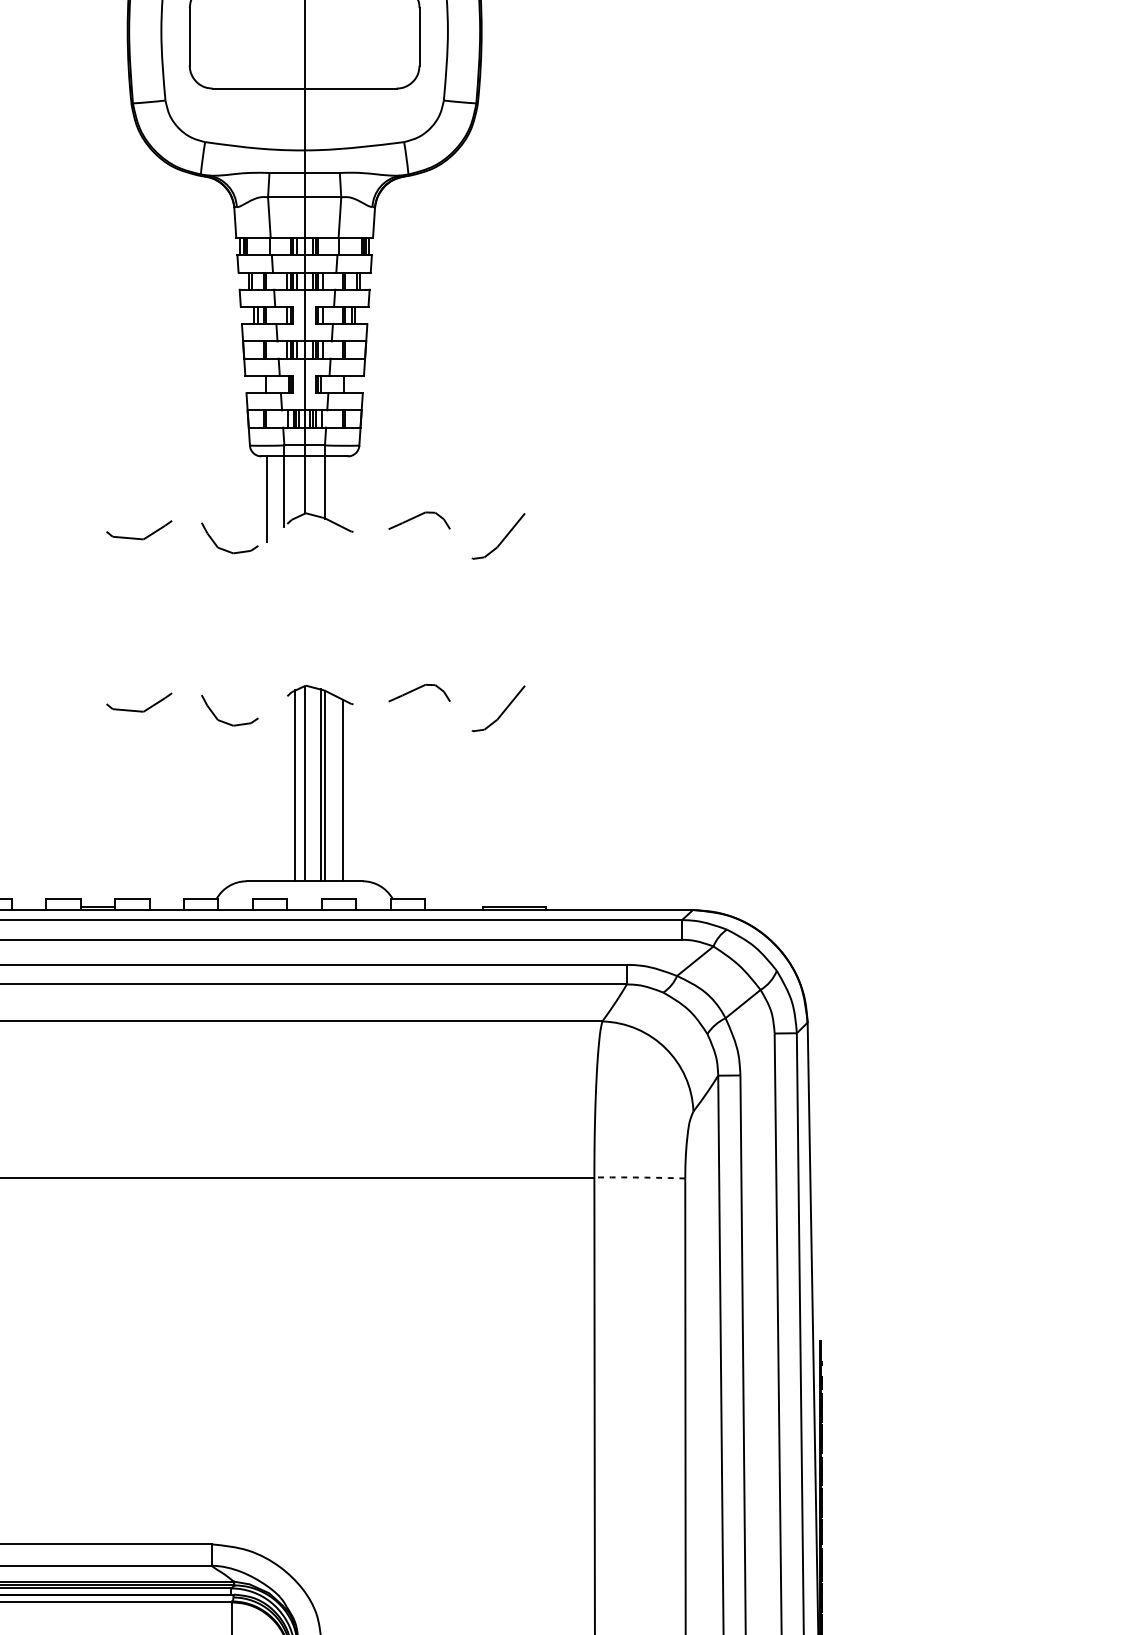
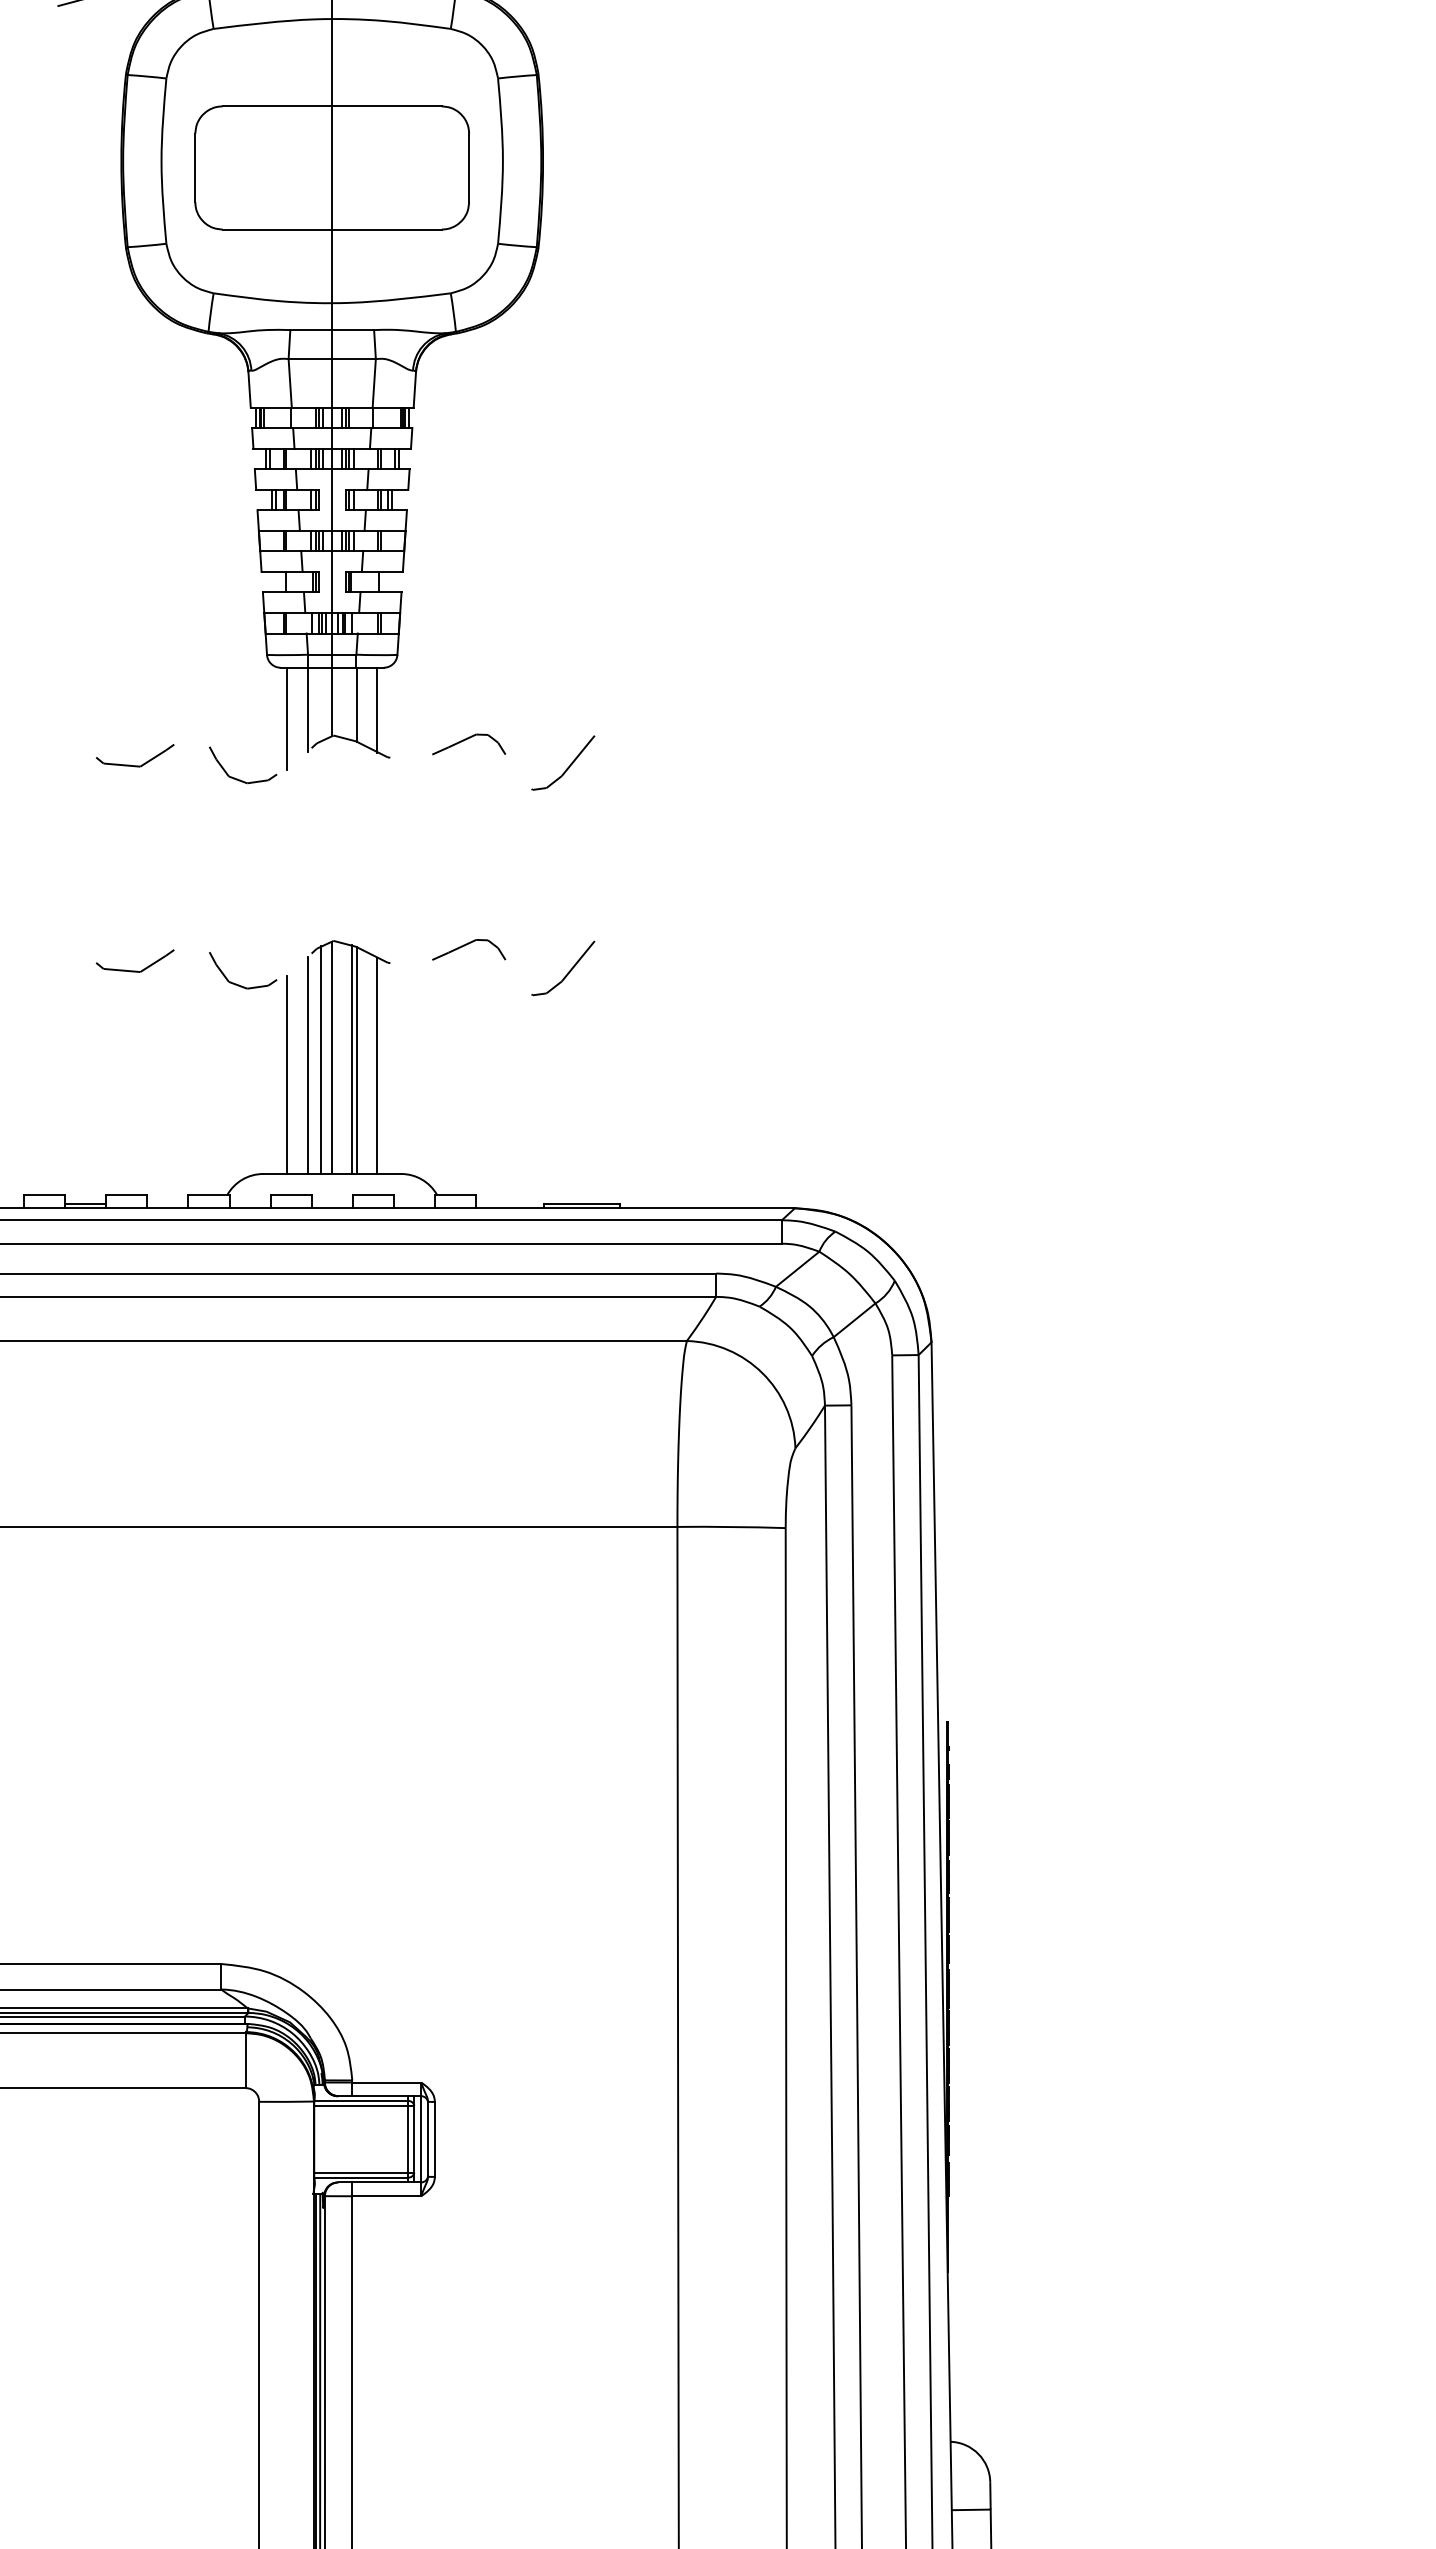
line: (342, 491) -> (377, 709), added
line: (283, 790) -> (307, 1065), added
line: (267, 797) -> (287, 1074), added
arc: (639, 1177) -> (731, 1526), dashed -> solid

